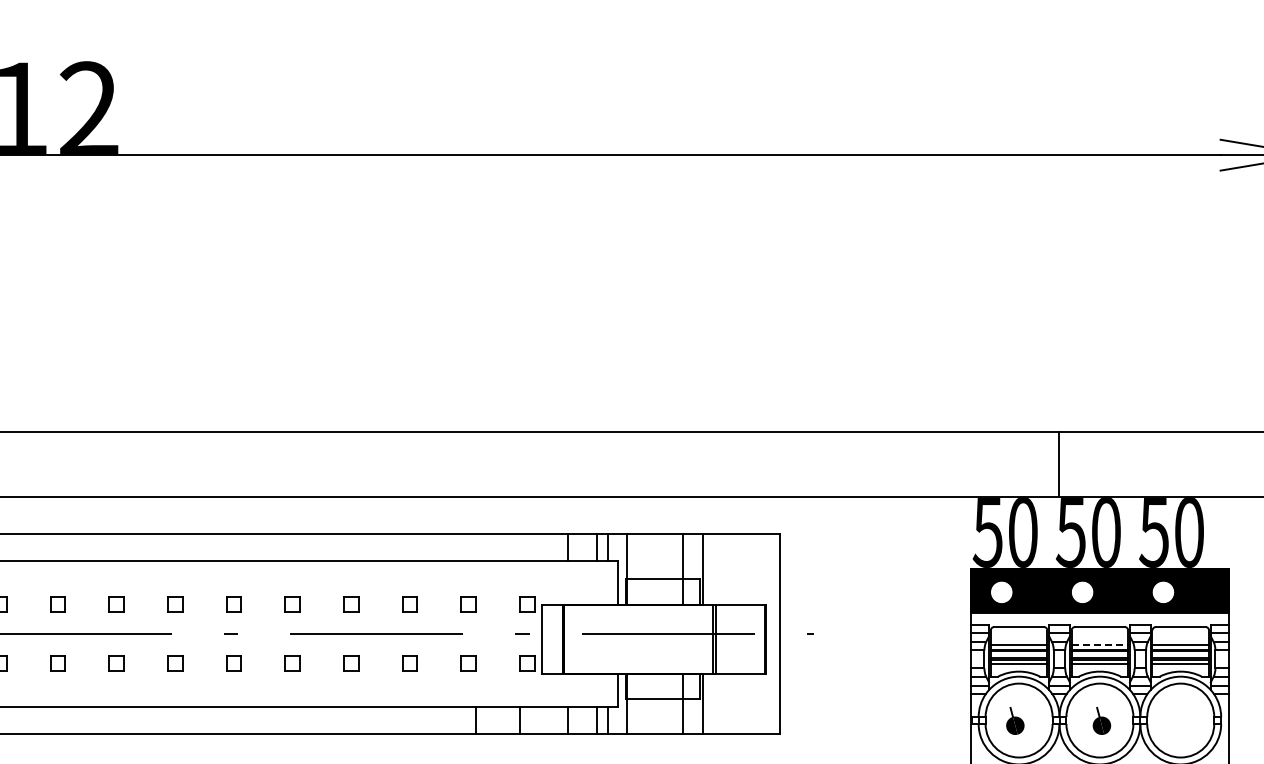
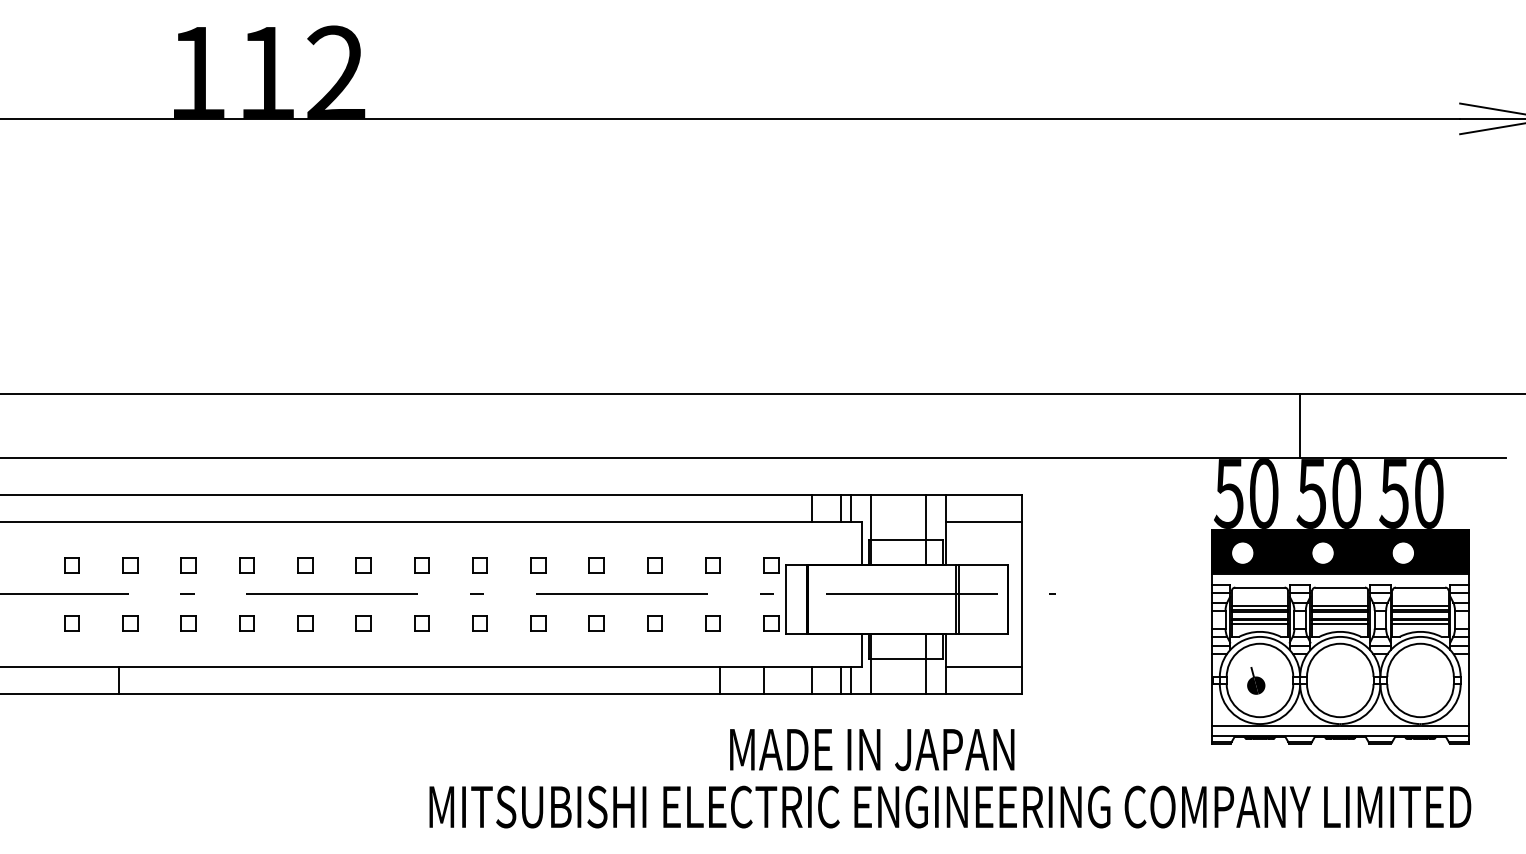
line: (740, 560) -> (983, 521), added
line: (1100, 645) -> (1340, 605), dashed -> solid
line: (740, 707) -> (983, 667), added
part: (1102, 720) -> (1342, 680), removed

